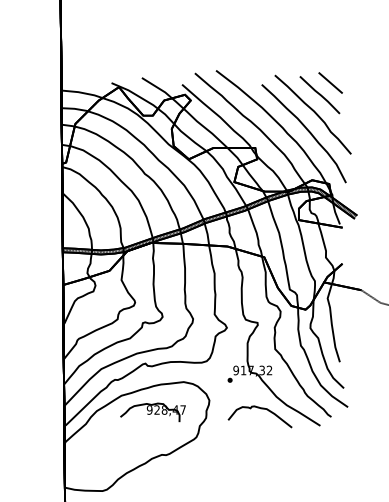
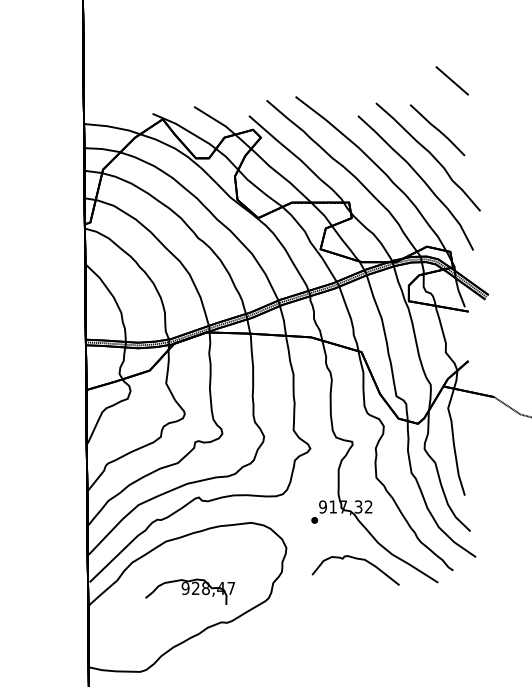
line: (330, 82) -> (452, 80), moved
part: (152, 412) -> (189, 591), moved

